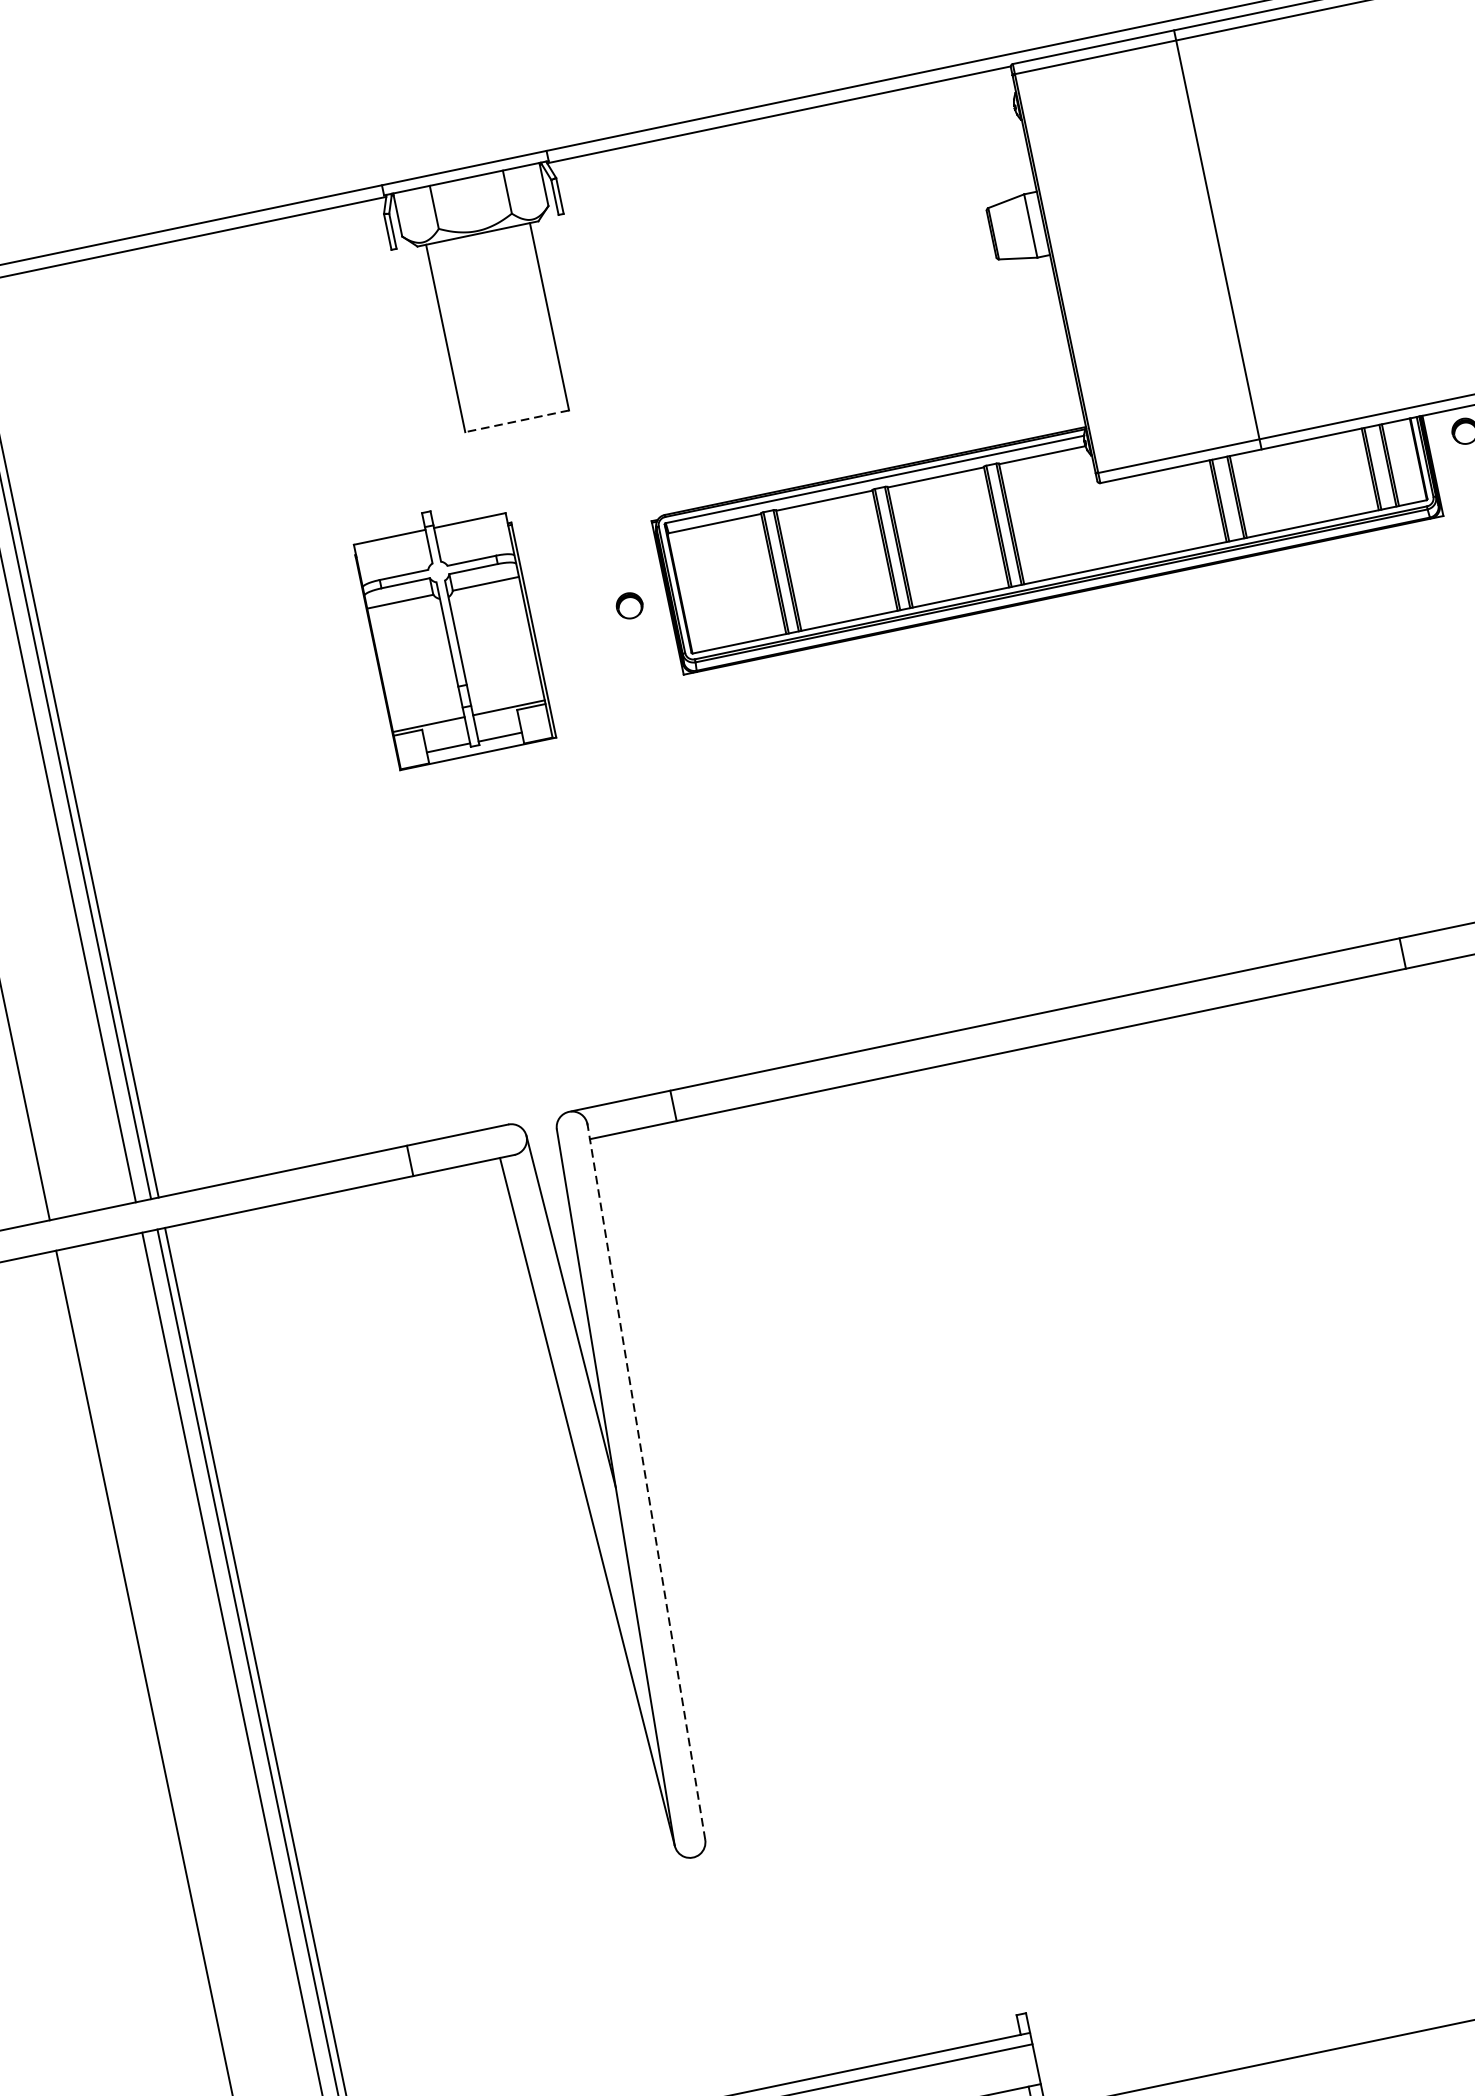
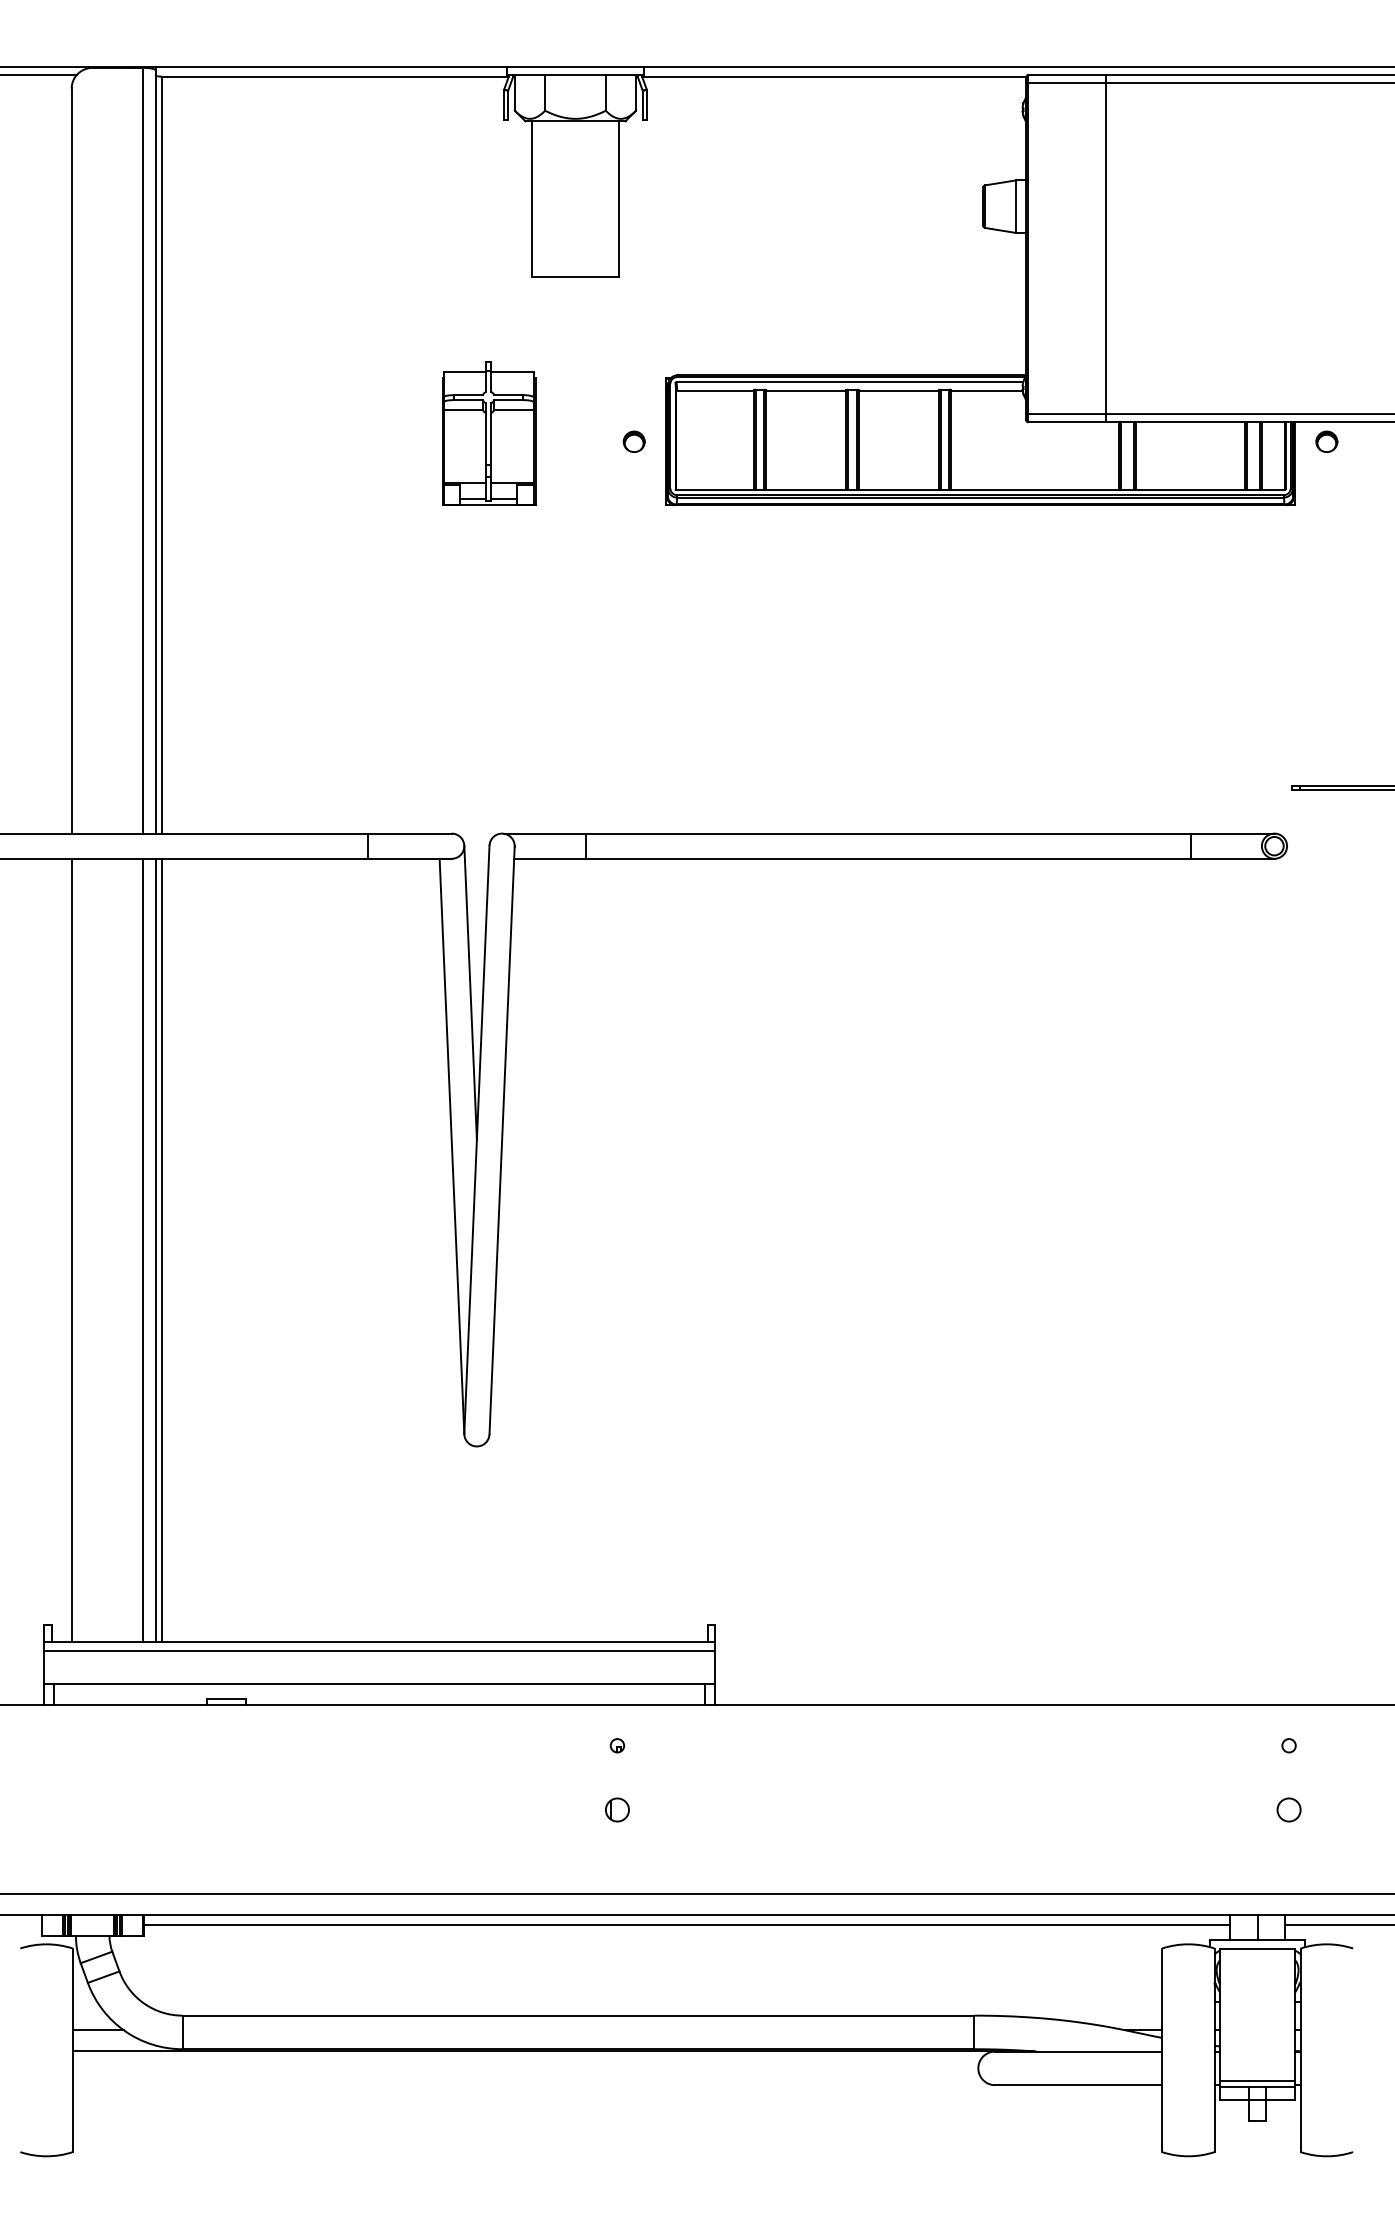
line: (1218, 239) -> (1106, 248), moved
line: (515, 421) -> (574, 276), dashed -> solid
part: (452, 632) -> (489, 433), size x0.71
line: (646, 1481) -> (502, 1140), dashed -> solid

